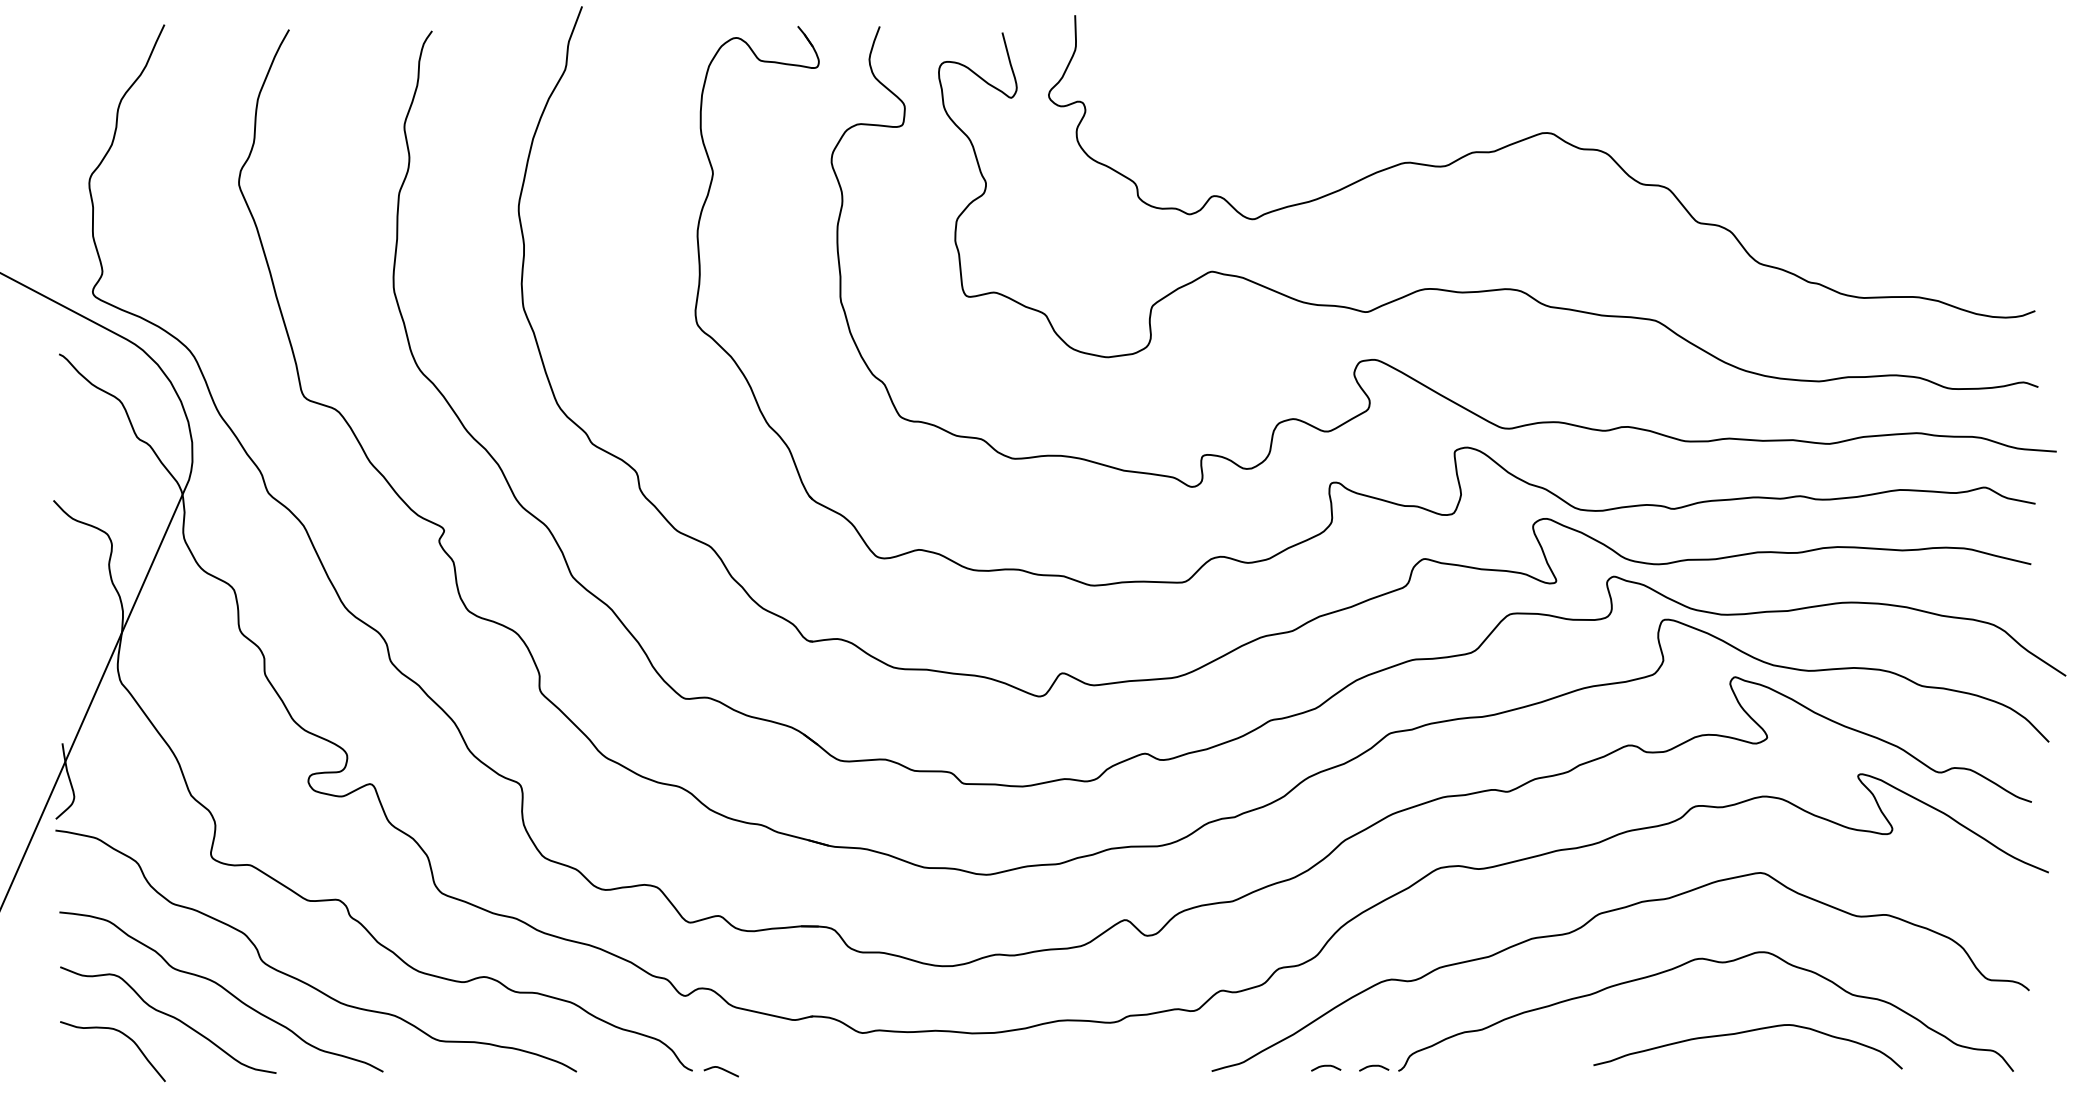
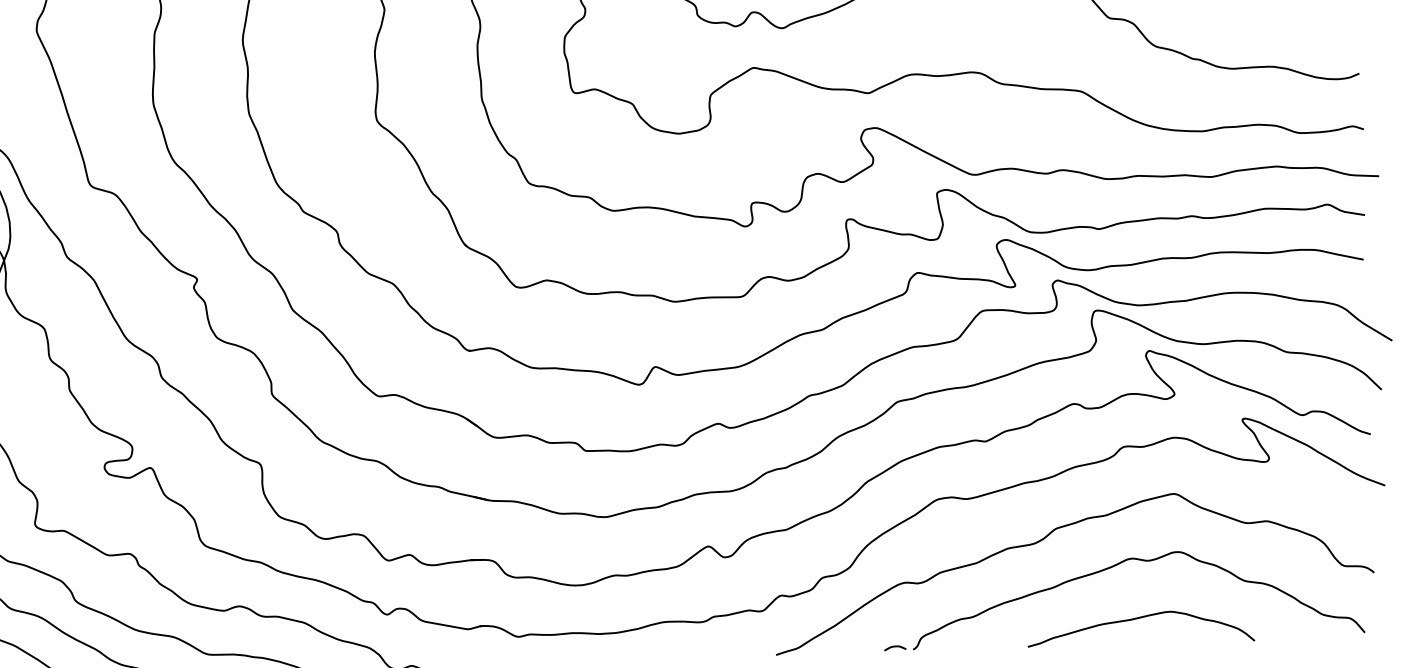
curve: (1743, 1033) -> (1137, 619), moved
curve: (1326, 1066) -> (860, 648), removed

